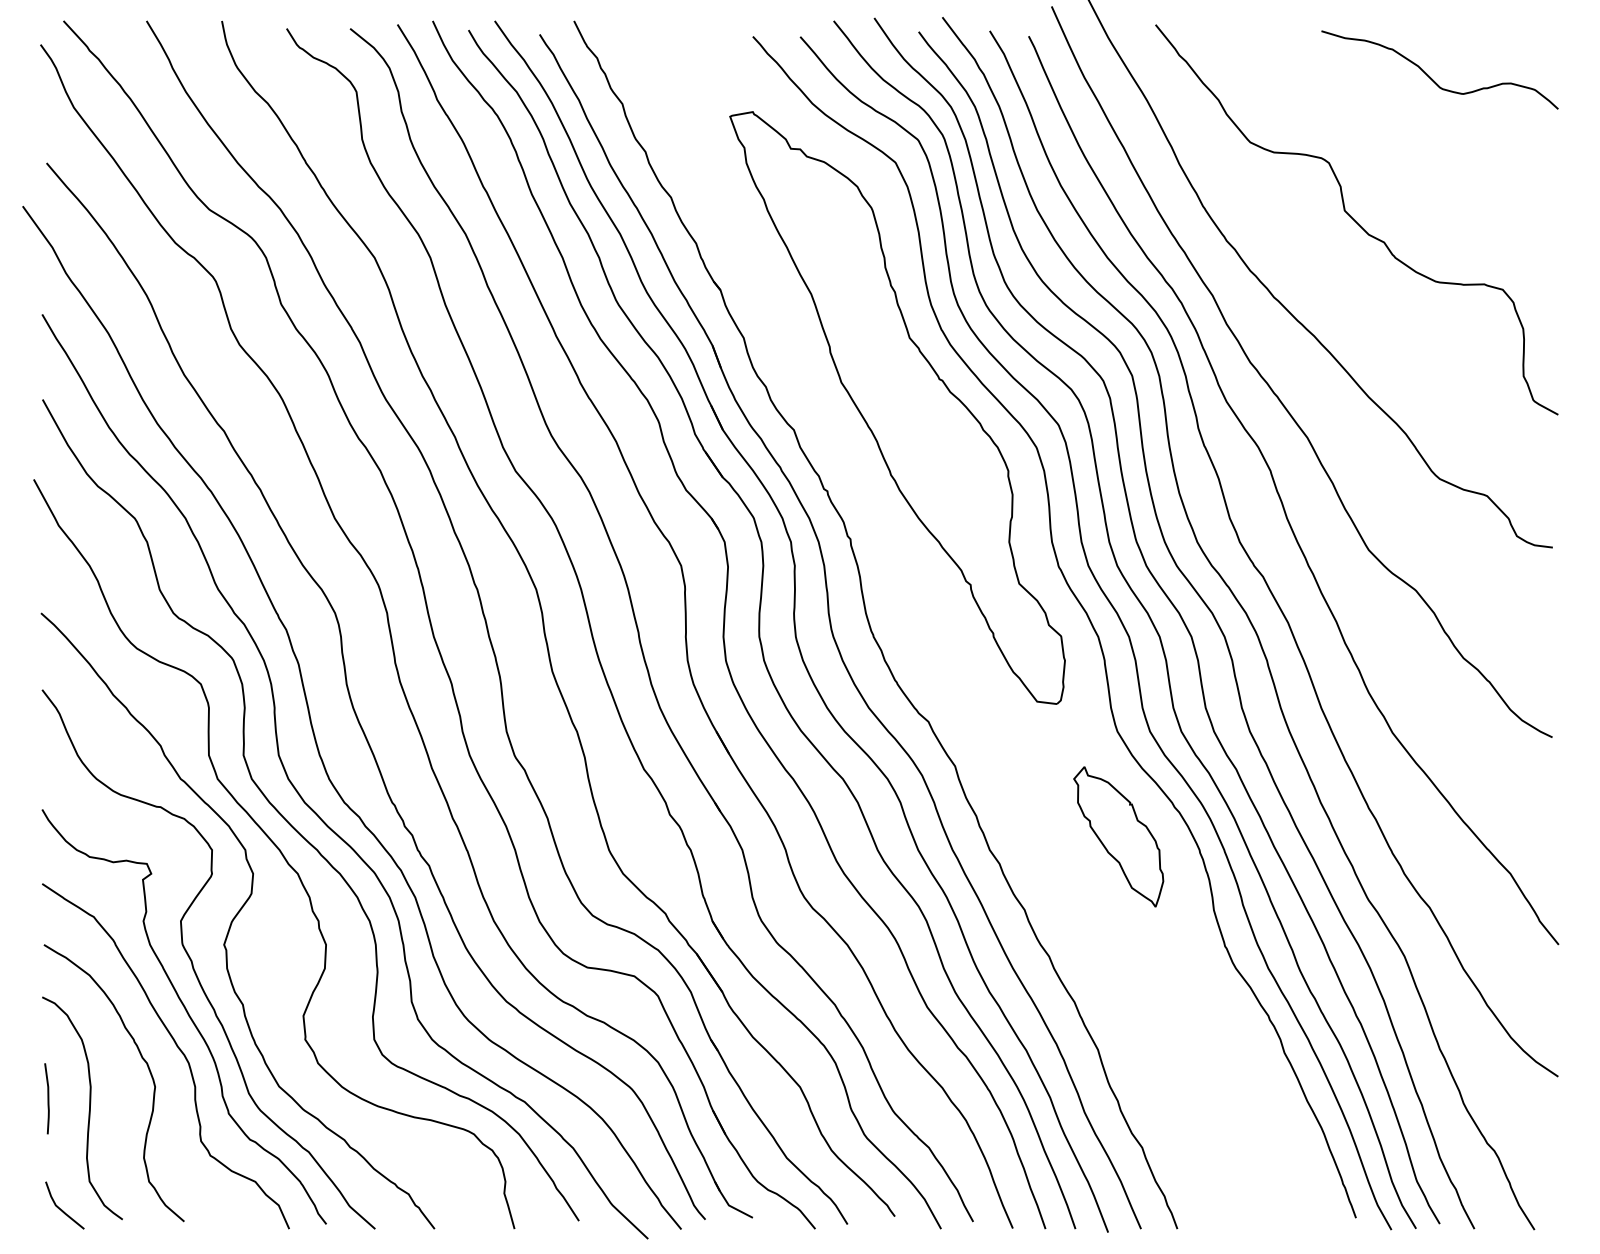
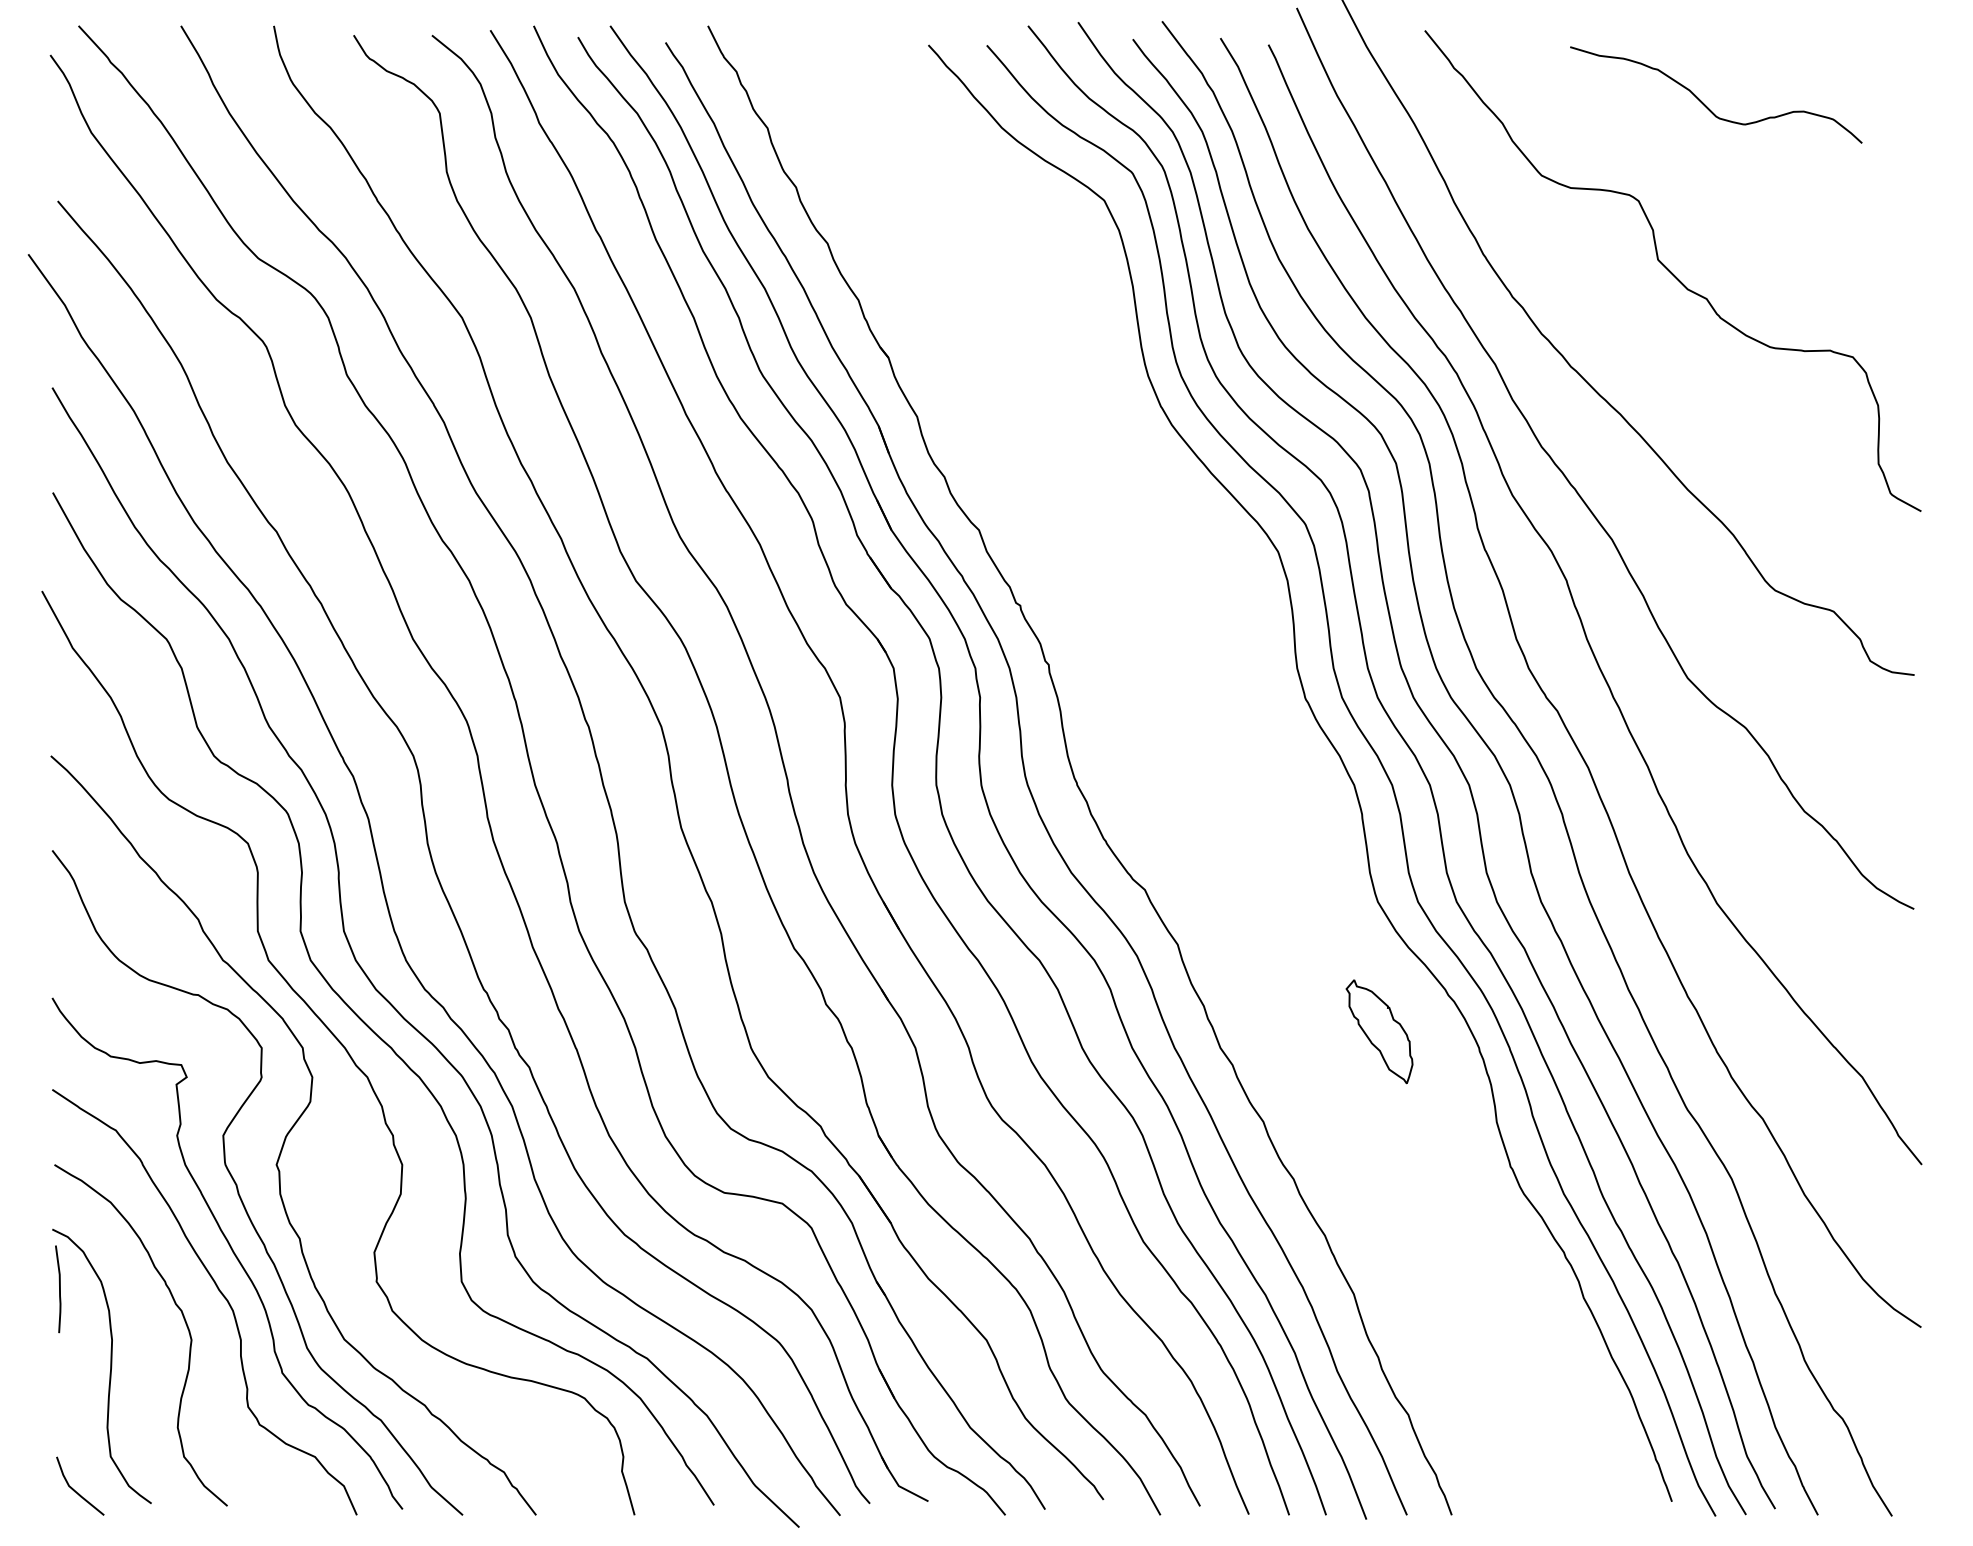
curve: (1431, 77) -> (1705, 104), moved
part: (897, 407) -> (1106, 502), removed
part: (1118, 836) -> (1379, 1031), size x0.6
curve: (47, 1098) -> (58, 1288), moved

